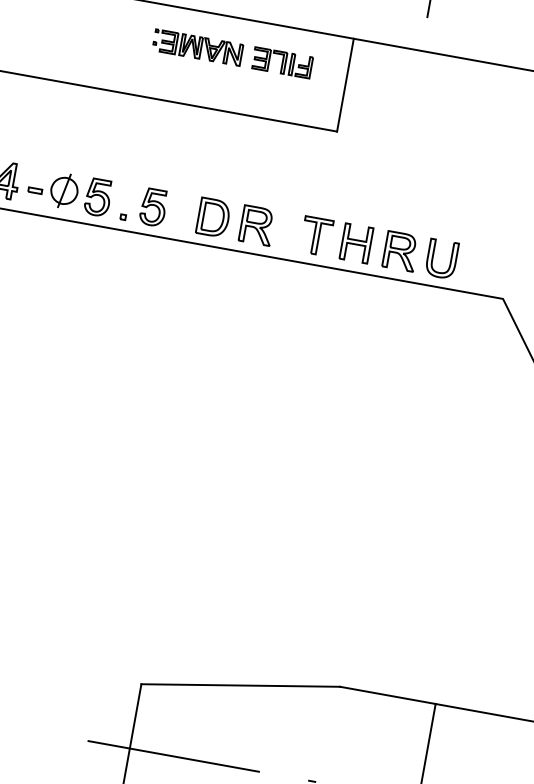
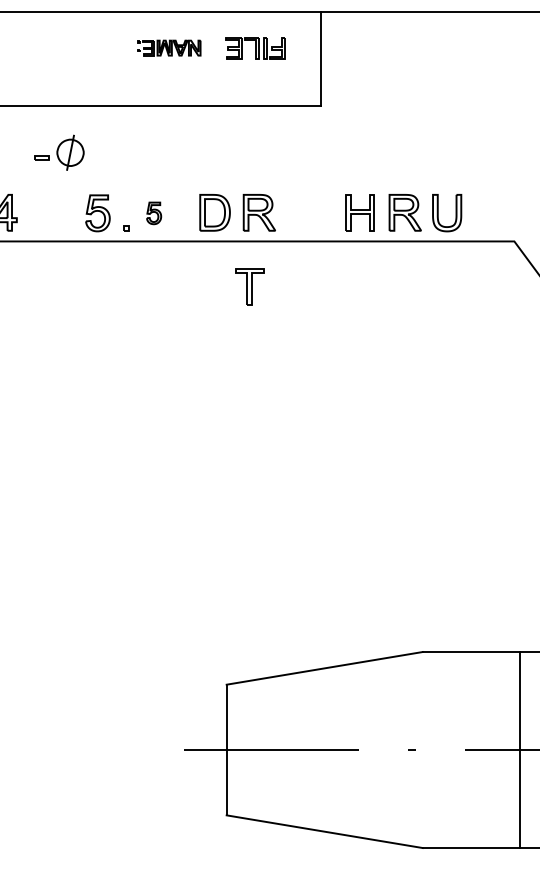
part: (197, 46) -> (169, 47), size x0.7
part: (53, 188) -> (59, 152), moved
part: (152, 207) -> (153, 213), size x0.6
part: (316, 235) -> (249, 286), moved

